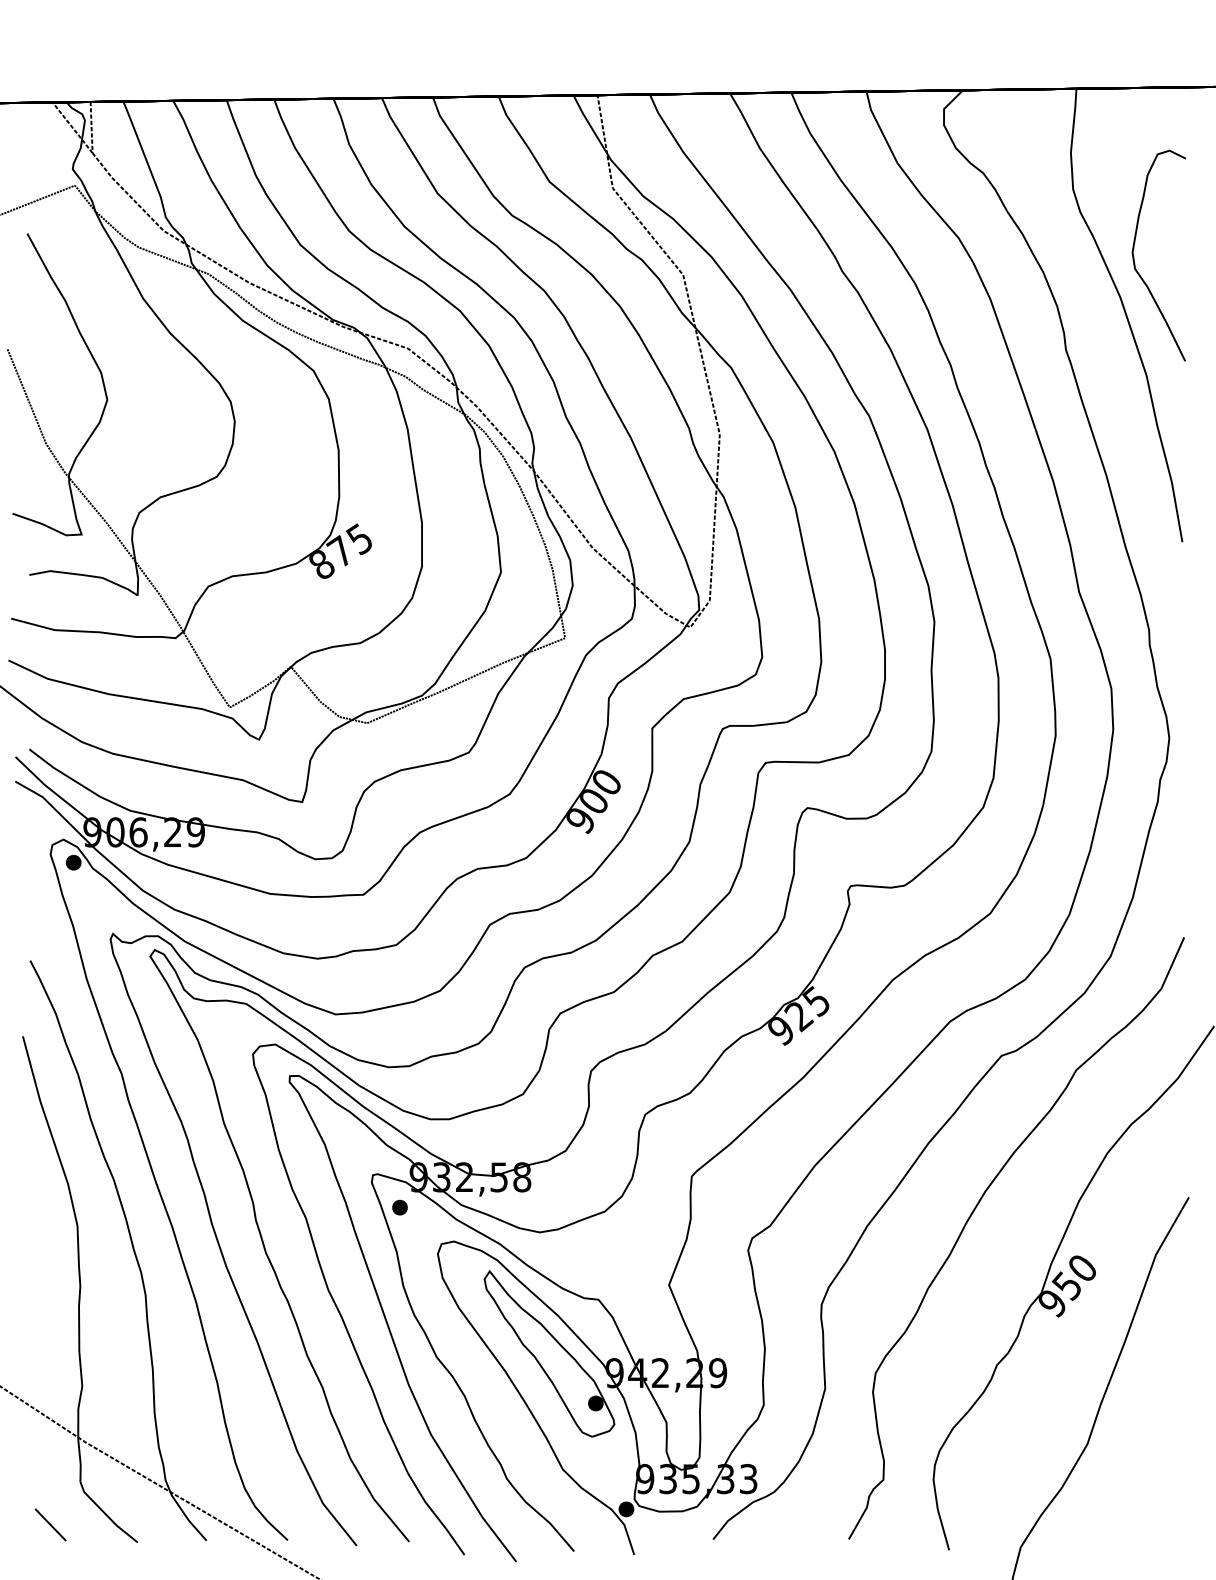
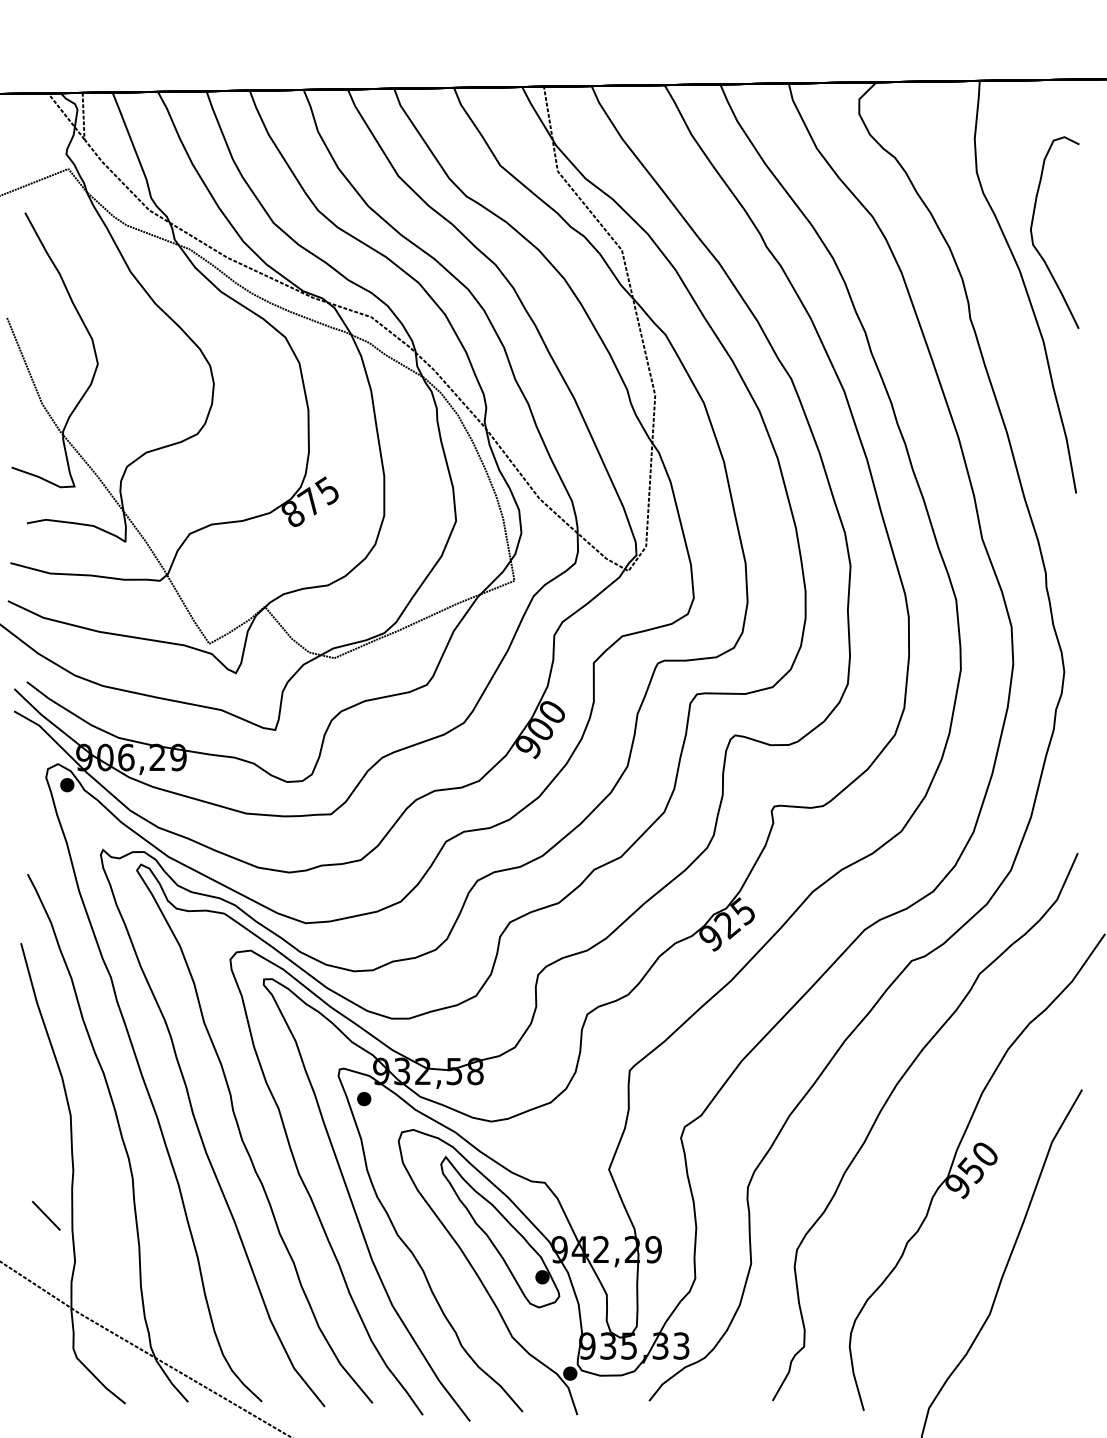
line: (50, 1524) -> (46, 1215), moved

